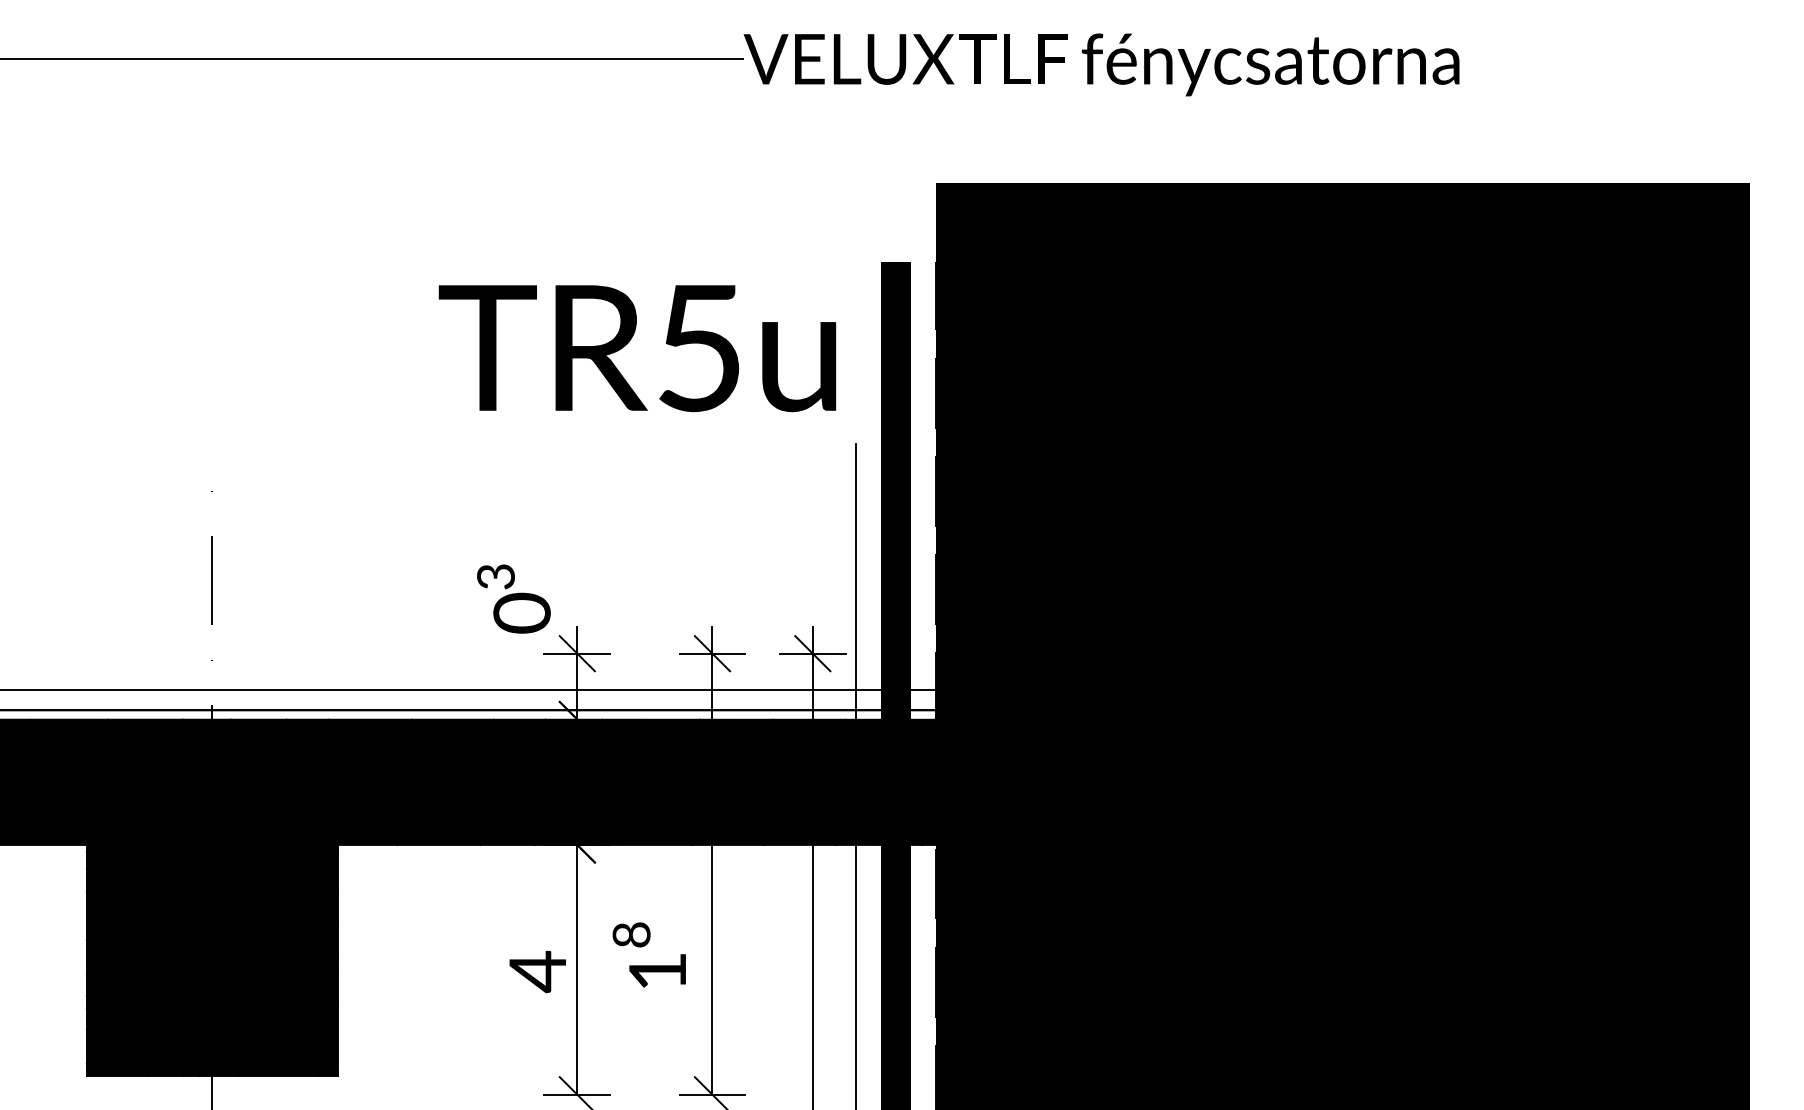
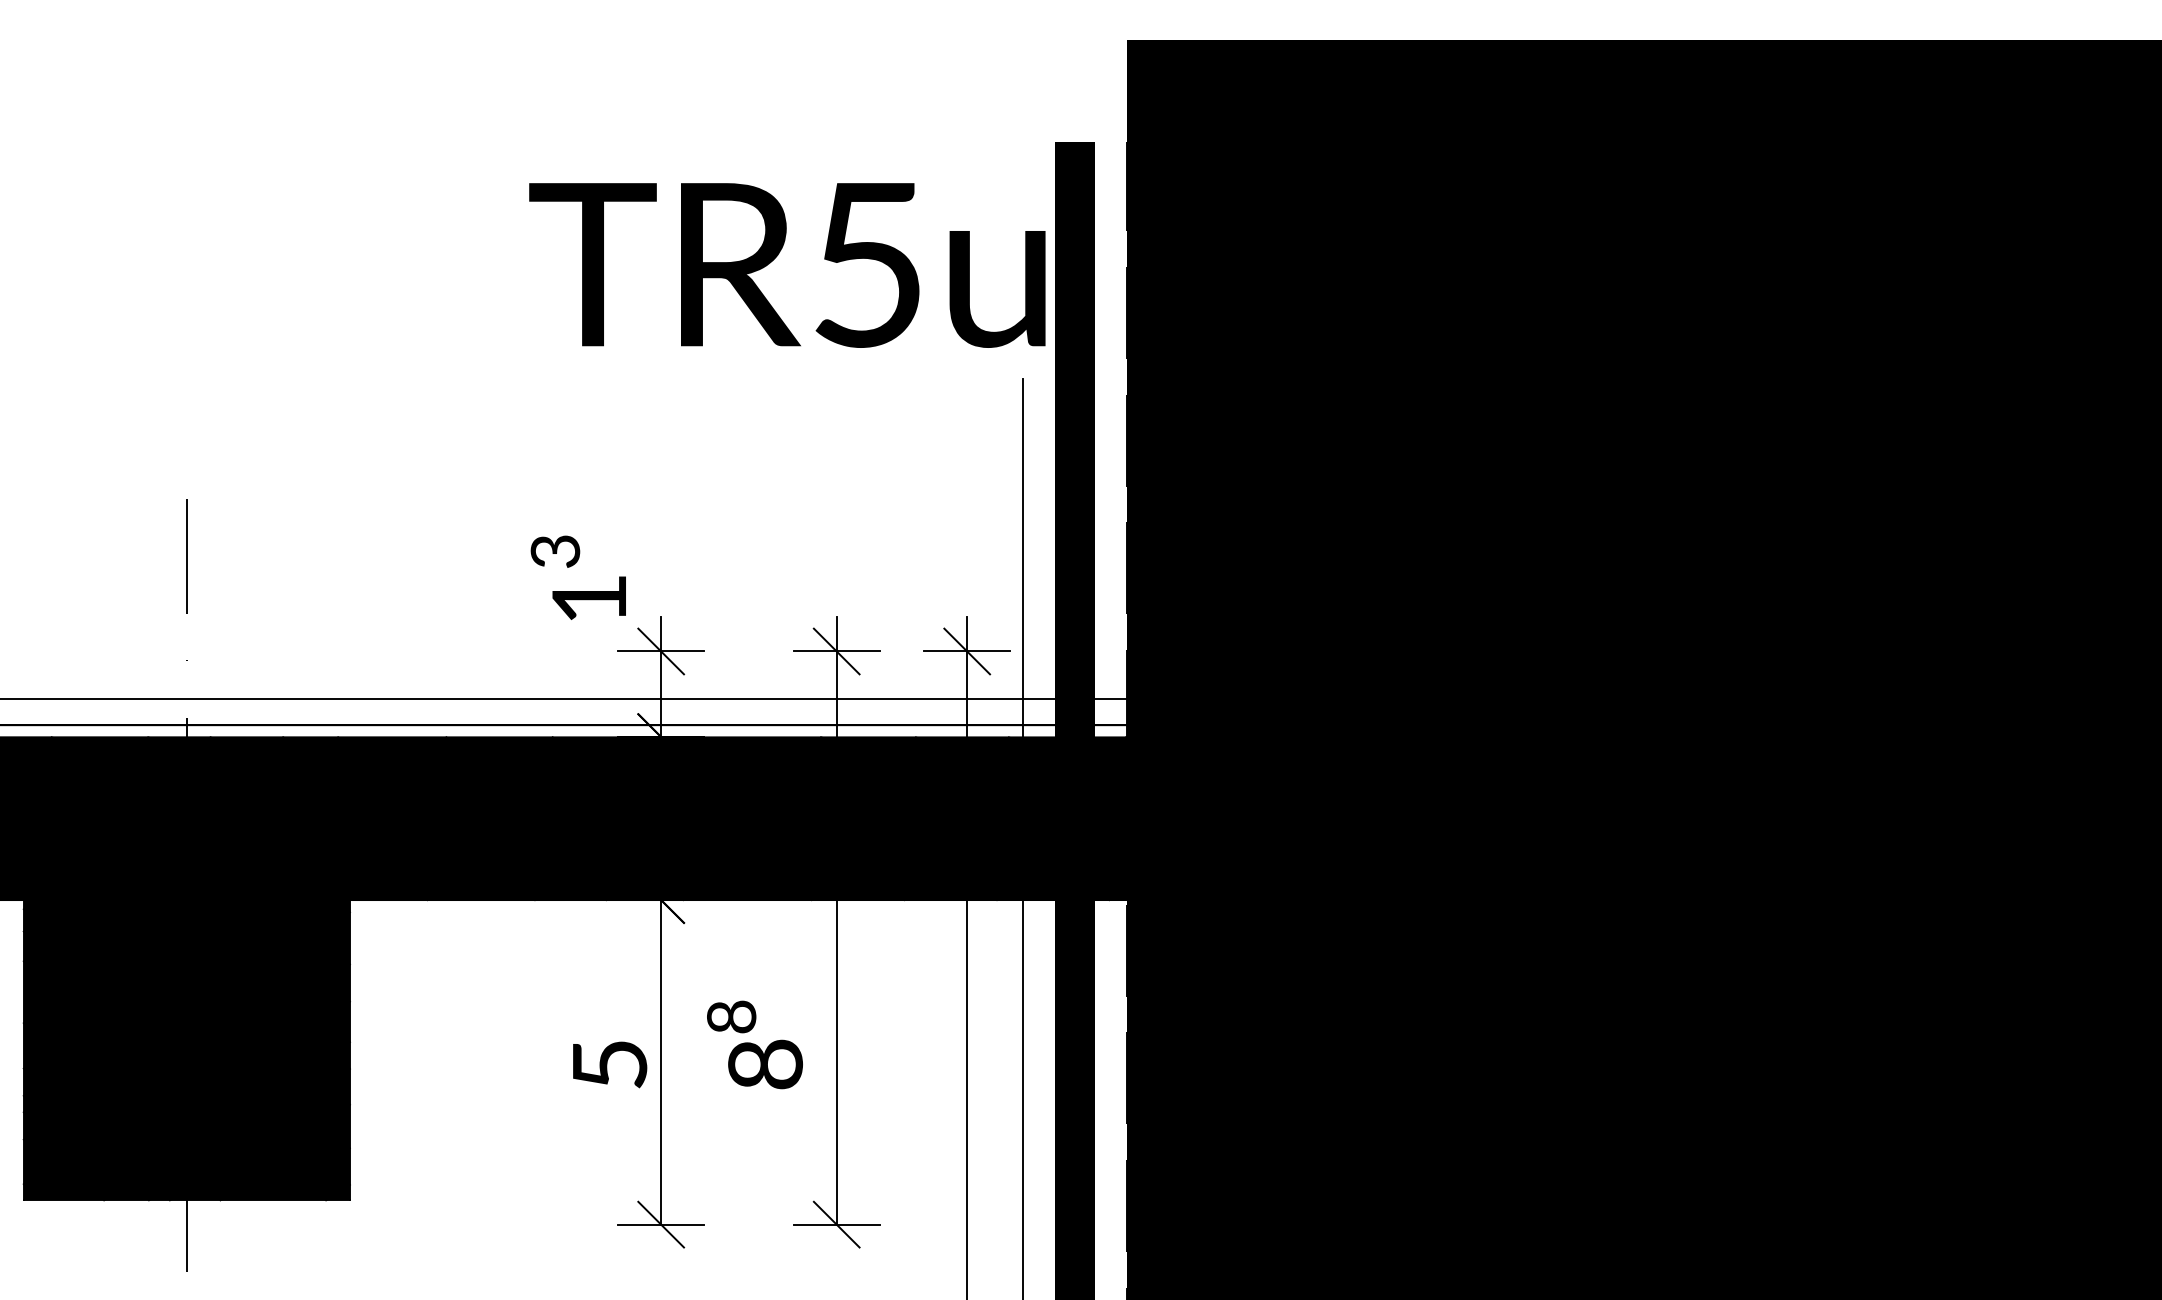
text: (637, 348) -> (787, 265), moved
text: (521, 612) -> (588, 597), 0 -> 1
text: (537, 971) -> (609, 1064), 4 -> 5
text: (657, 971) -> (765, 1064), 1 -> 8

